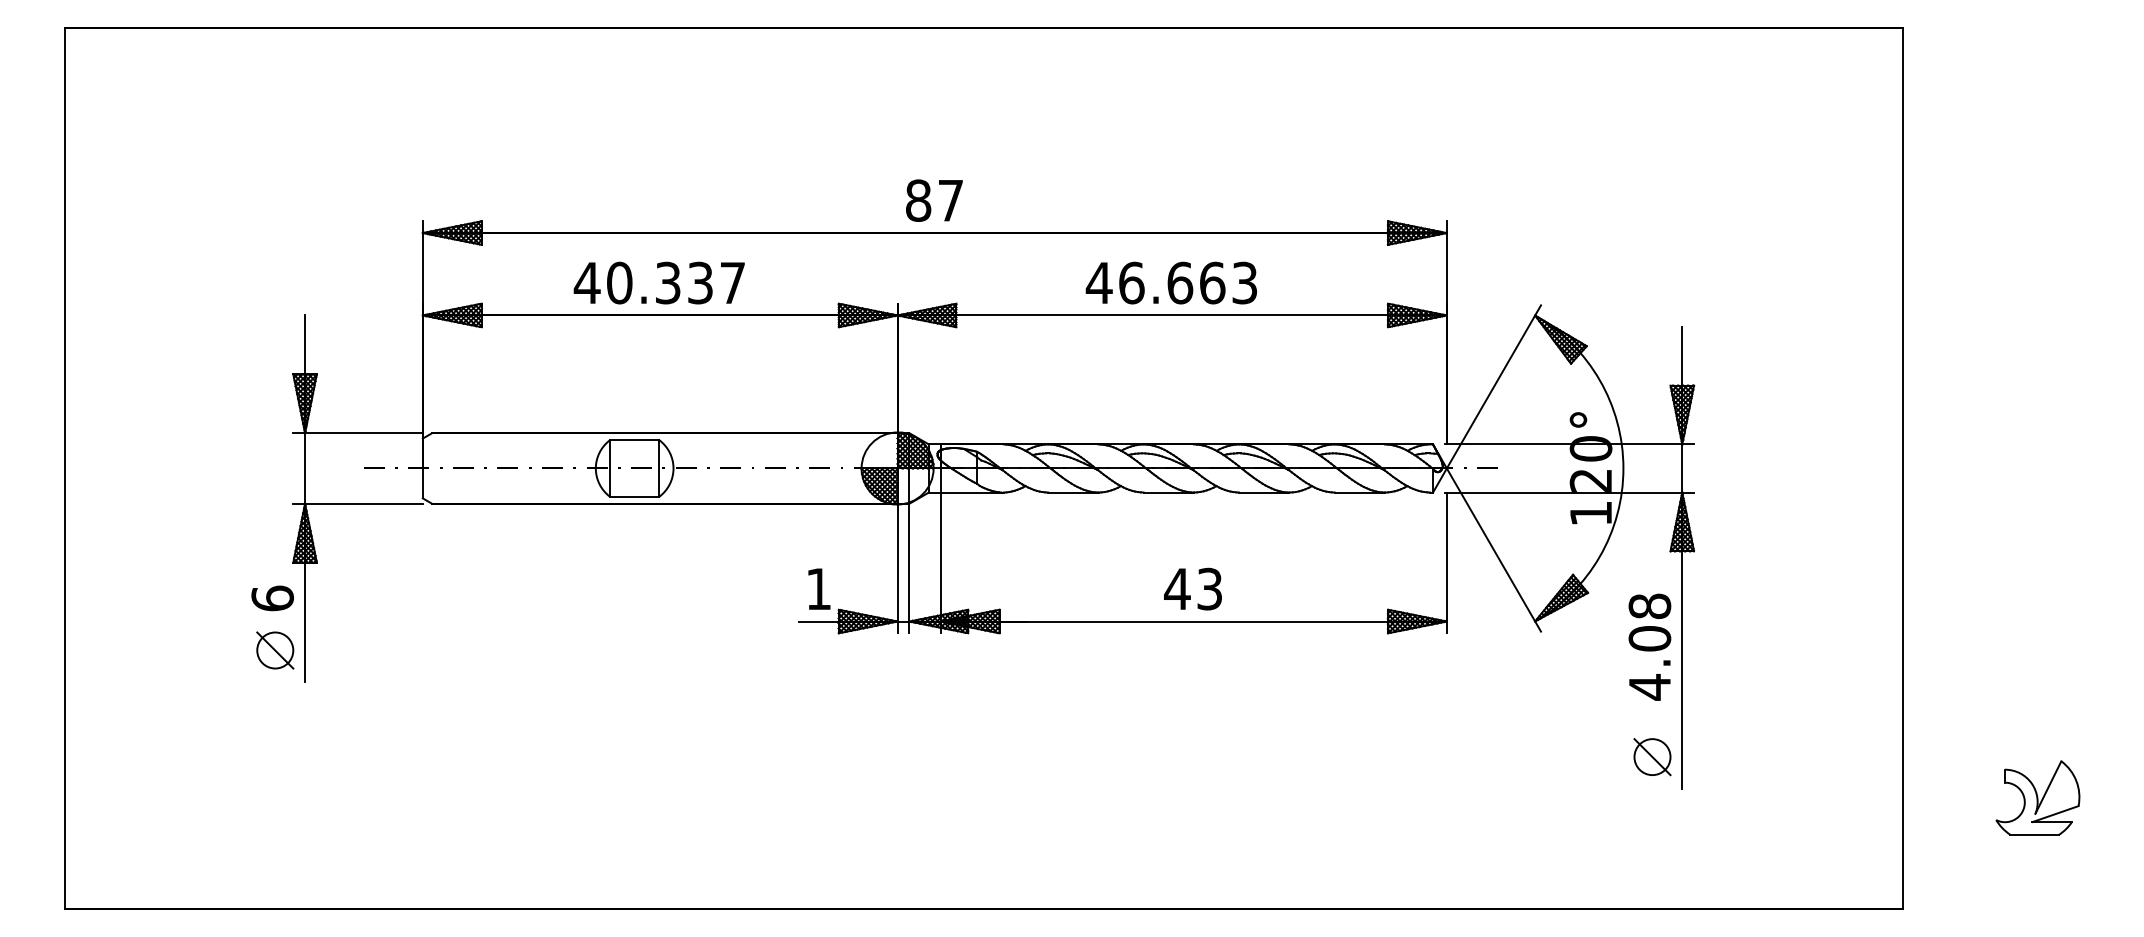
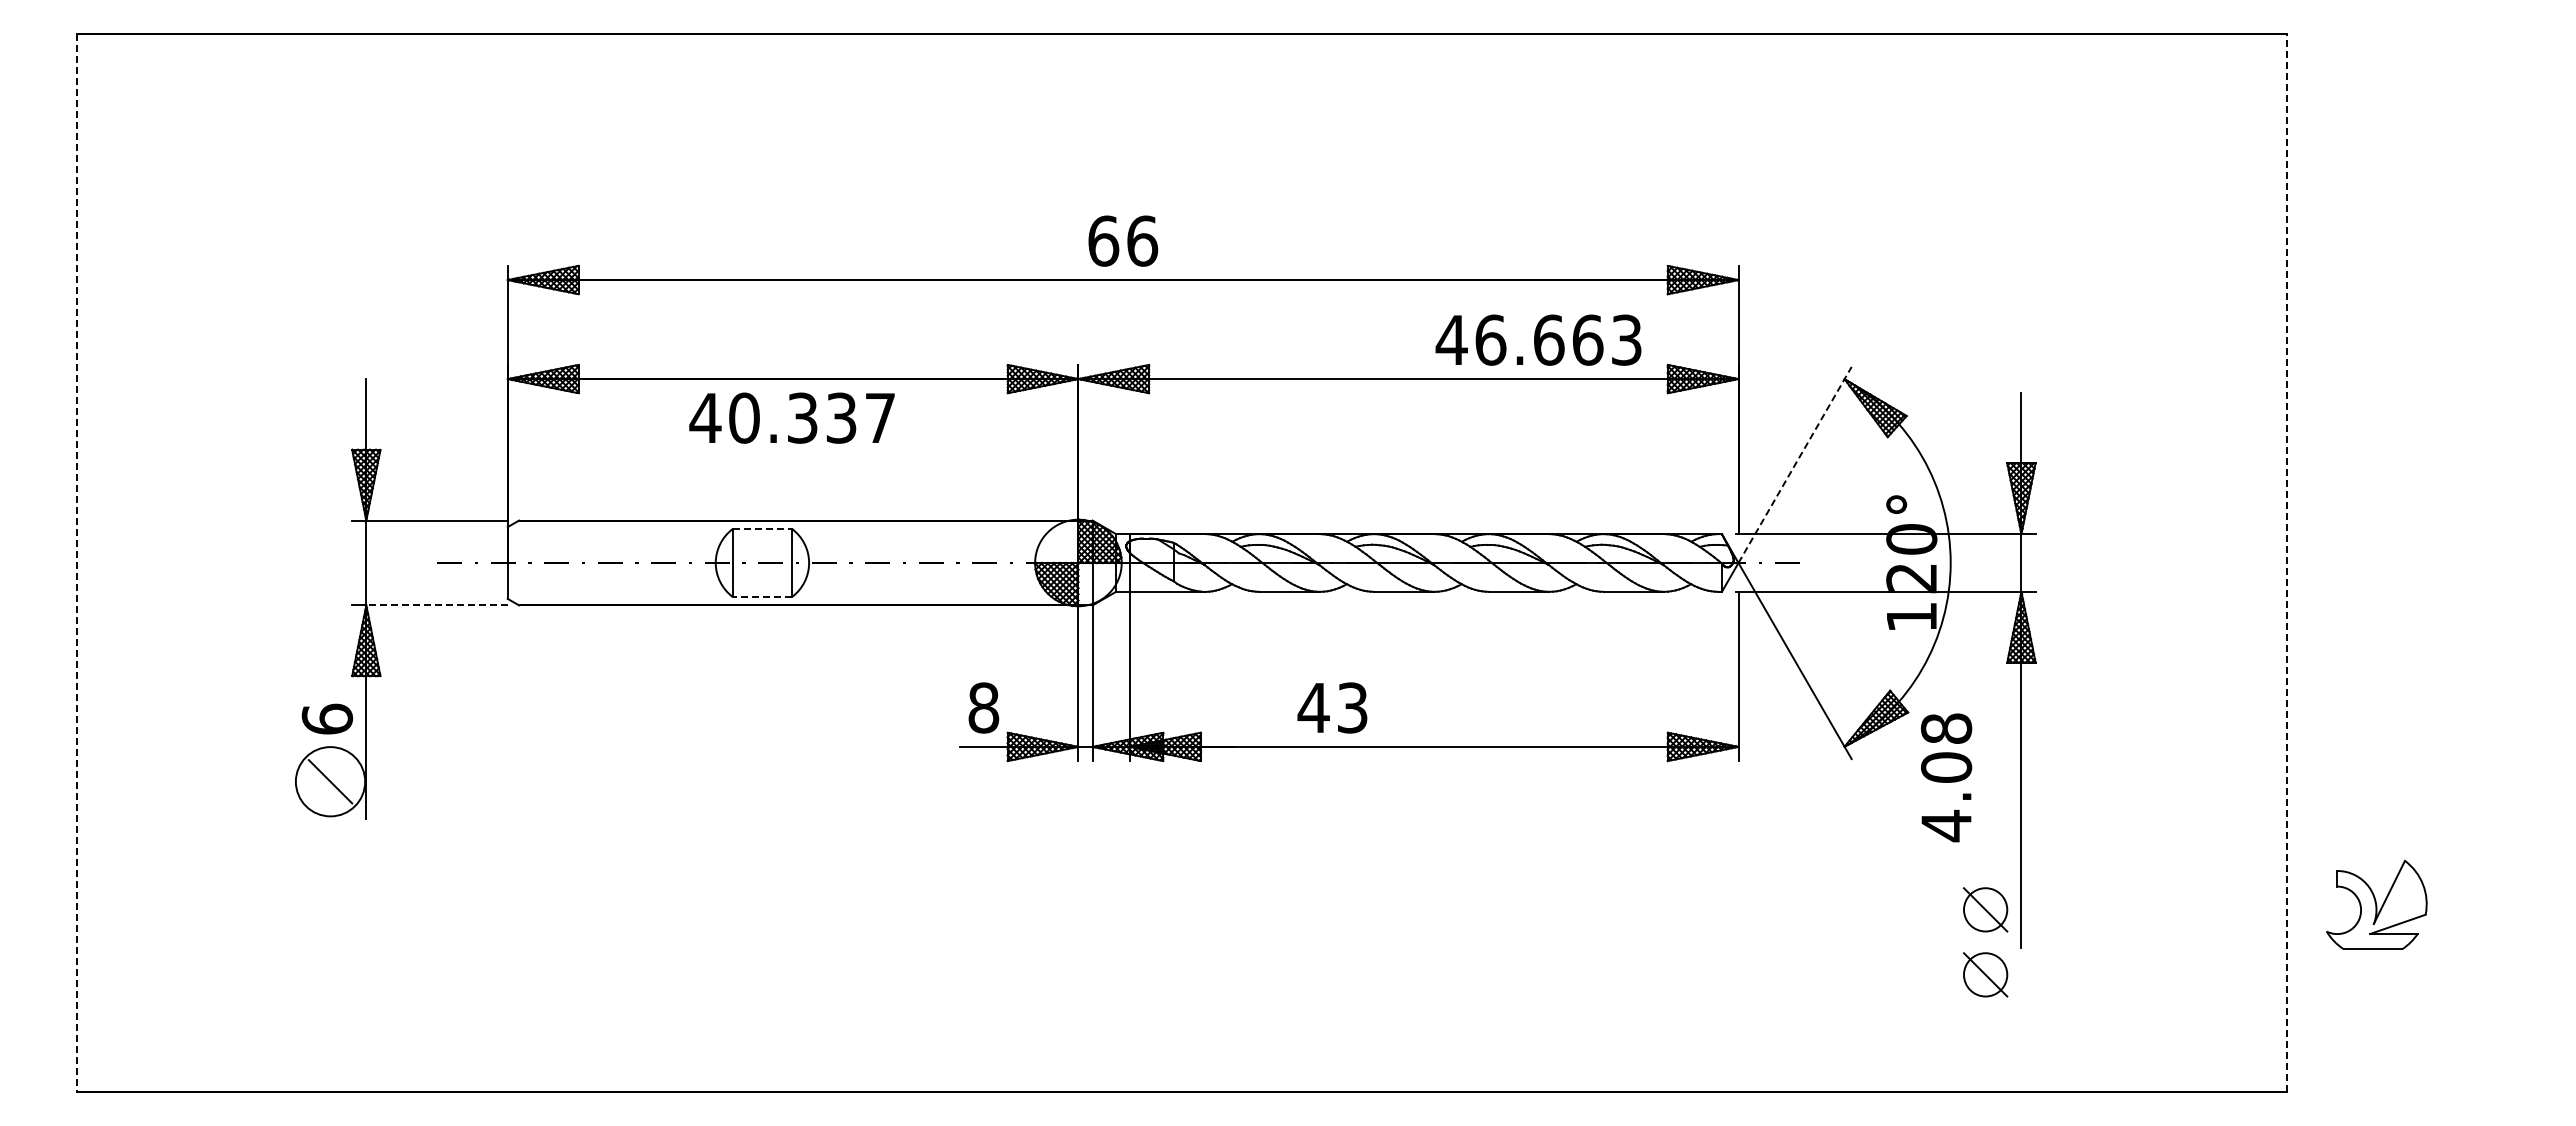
text: (935, 200) -> (1123, 240), 87 -> 66
text: (658, 282) -> (791, 417), moved
text: (1171, 282) -> (1538, 339), moved
line: (1494, 386) -> (1795, 464), solid -> dashed
line: (634, 440) -> (762, 529), solid -> dashed
line: (64, 468) -> (77, 563), solid -> dashed
line: (1902, 468) -> (2286, 562), solid -> dashed
line: (634, 496) -> (762, 596), solid -> dashed
line: (364, 503) -> (437, 605), solid -> dashed
text: (818, 588) -> (983, 707), 1 -> 8
text: (1193, 588) -> (1332, 707), moved
text: (1649, 646) -> (1946, 777), moved
circle: (275, 650) -> (330, 781), size x1.6
part: (2037, 797) -> (2376, 904), moved
part: (1652, 810) -> (1985, 974), added

